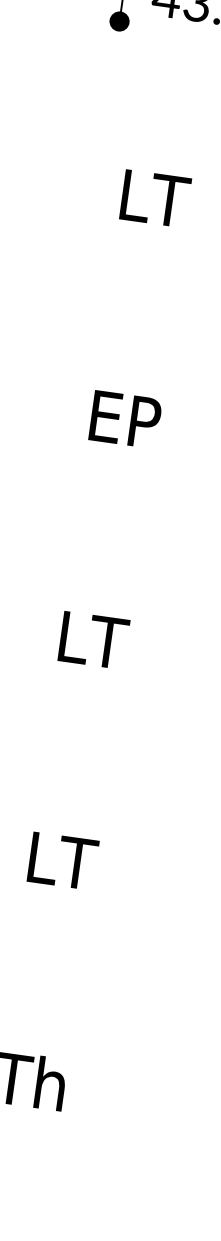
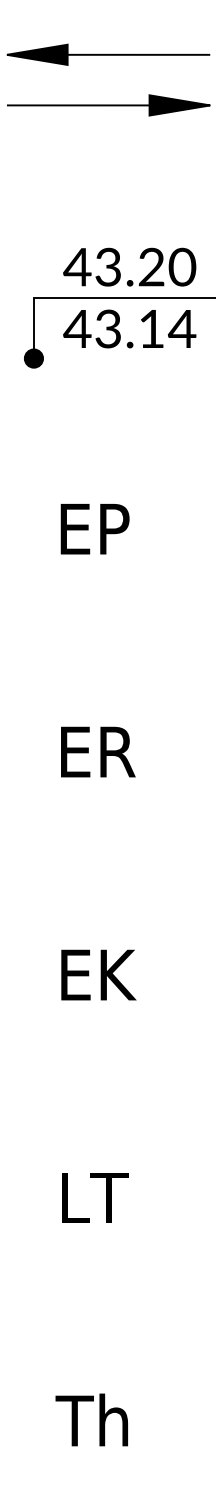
text: (155, 198) -> (94, 528), LT -> EP
text: (150, 423) -> (120, 752), EP -> ER
text: (97, 640) -> (98, 974), LT -> EK

